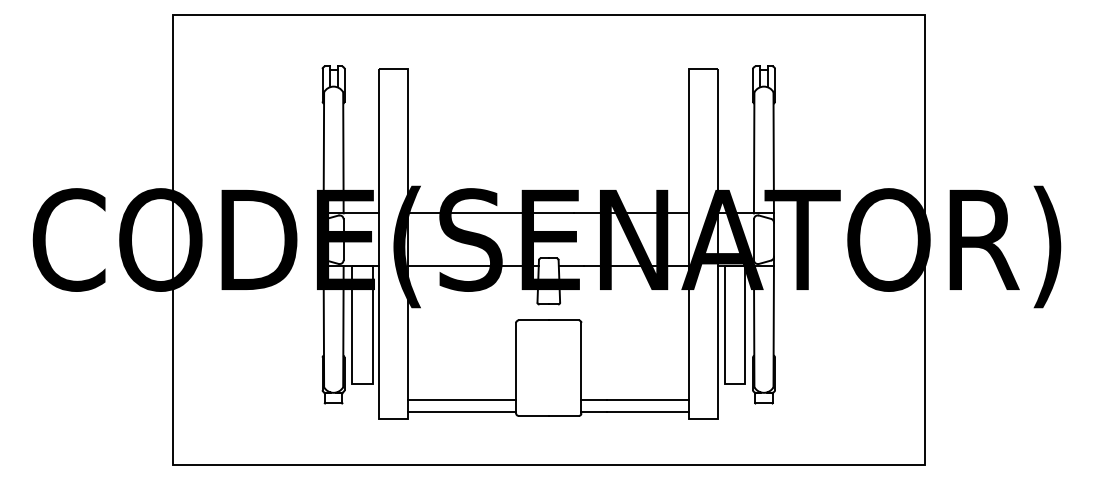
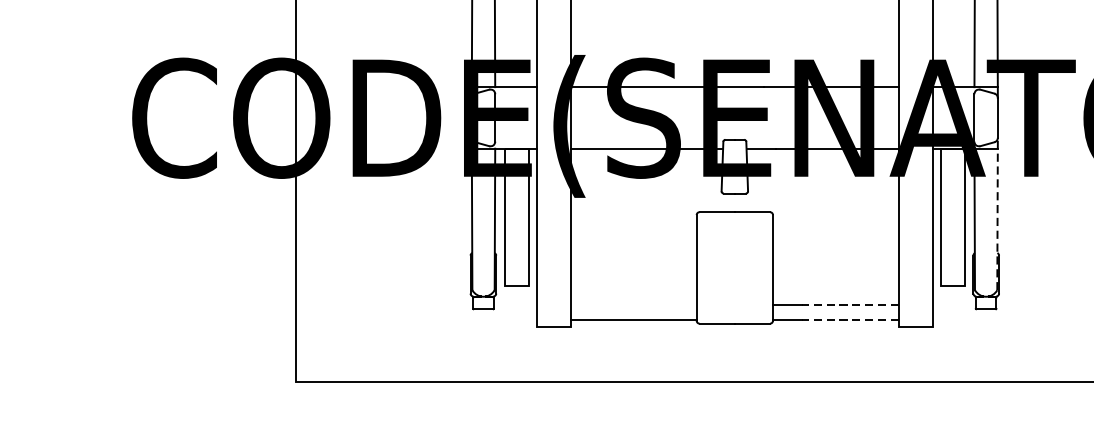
line: (773, 321) -> (997, 213), solid -> dashed
line: (462, 399) -> (634, 304), removed
line: (647, 399) -> (850, 304), solid -> dashed
line: (647, 412) -> (850, 319), solid -> dashed

